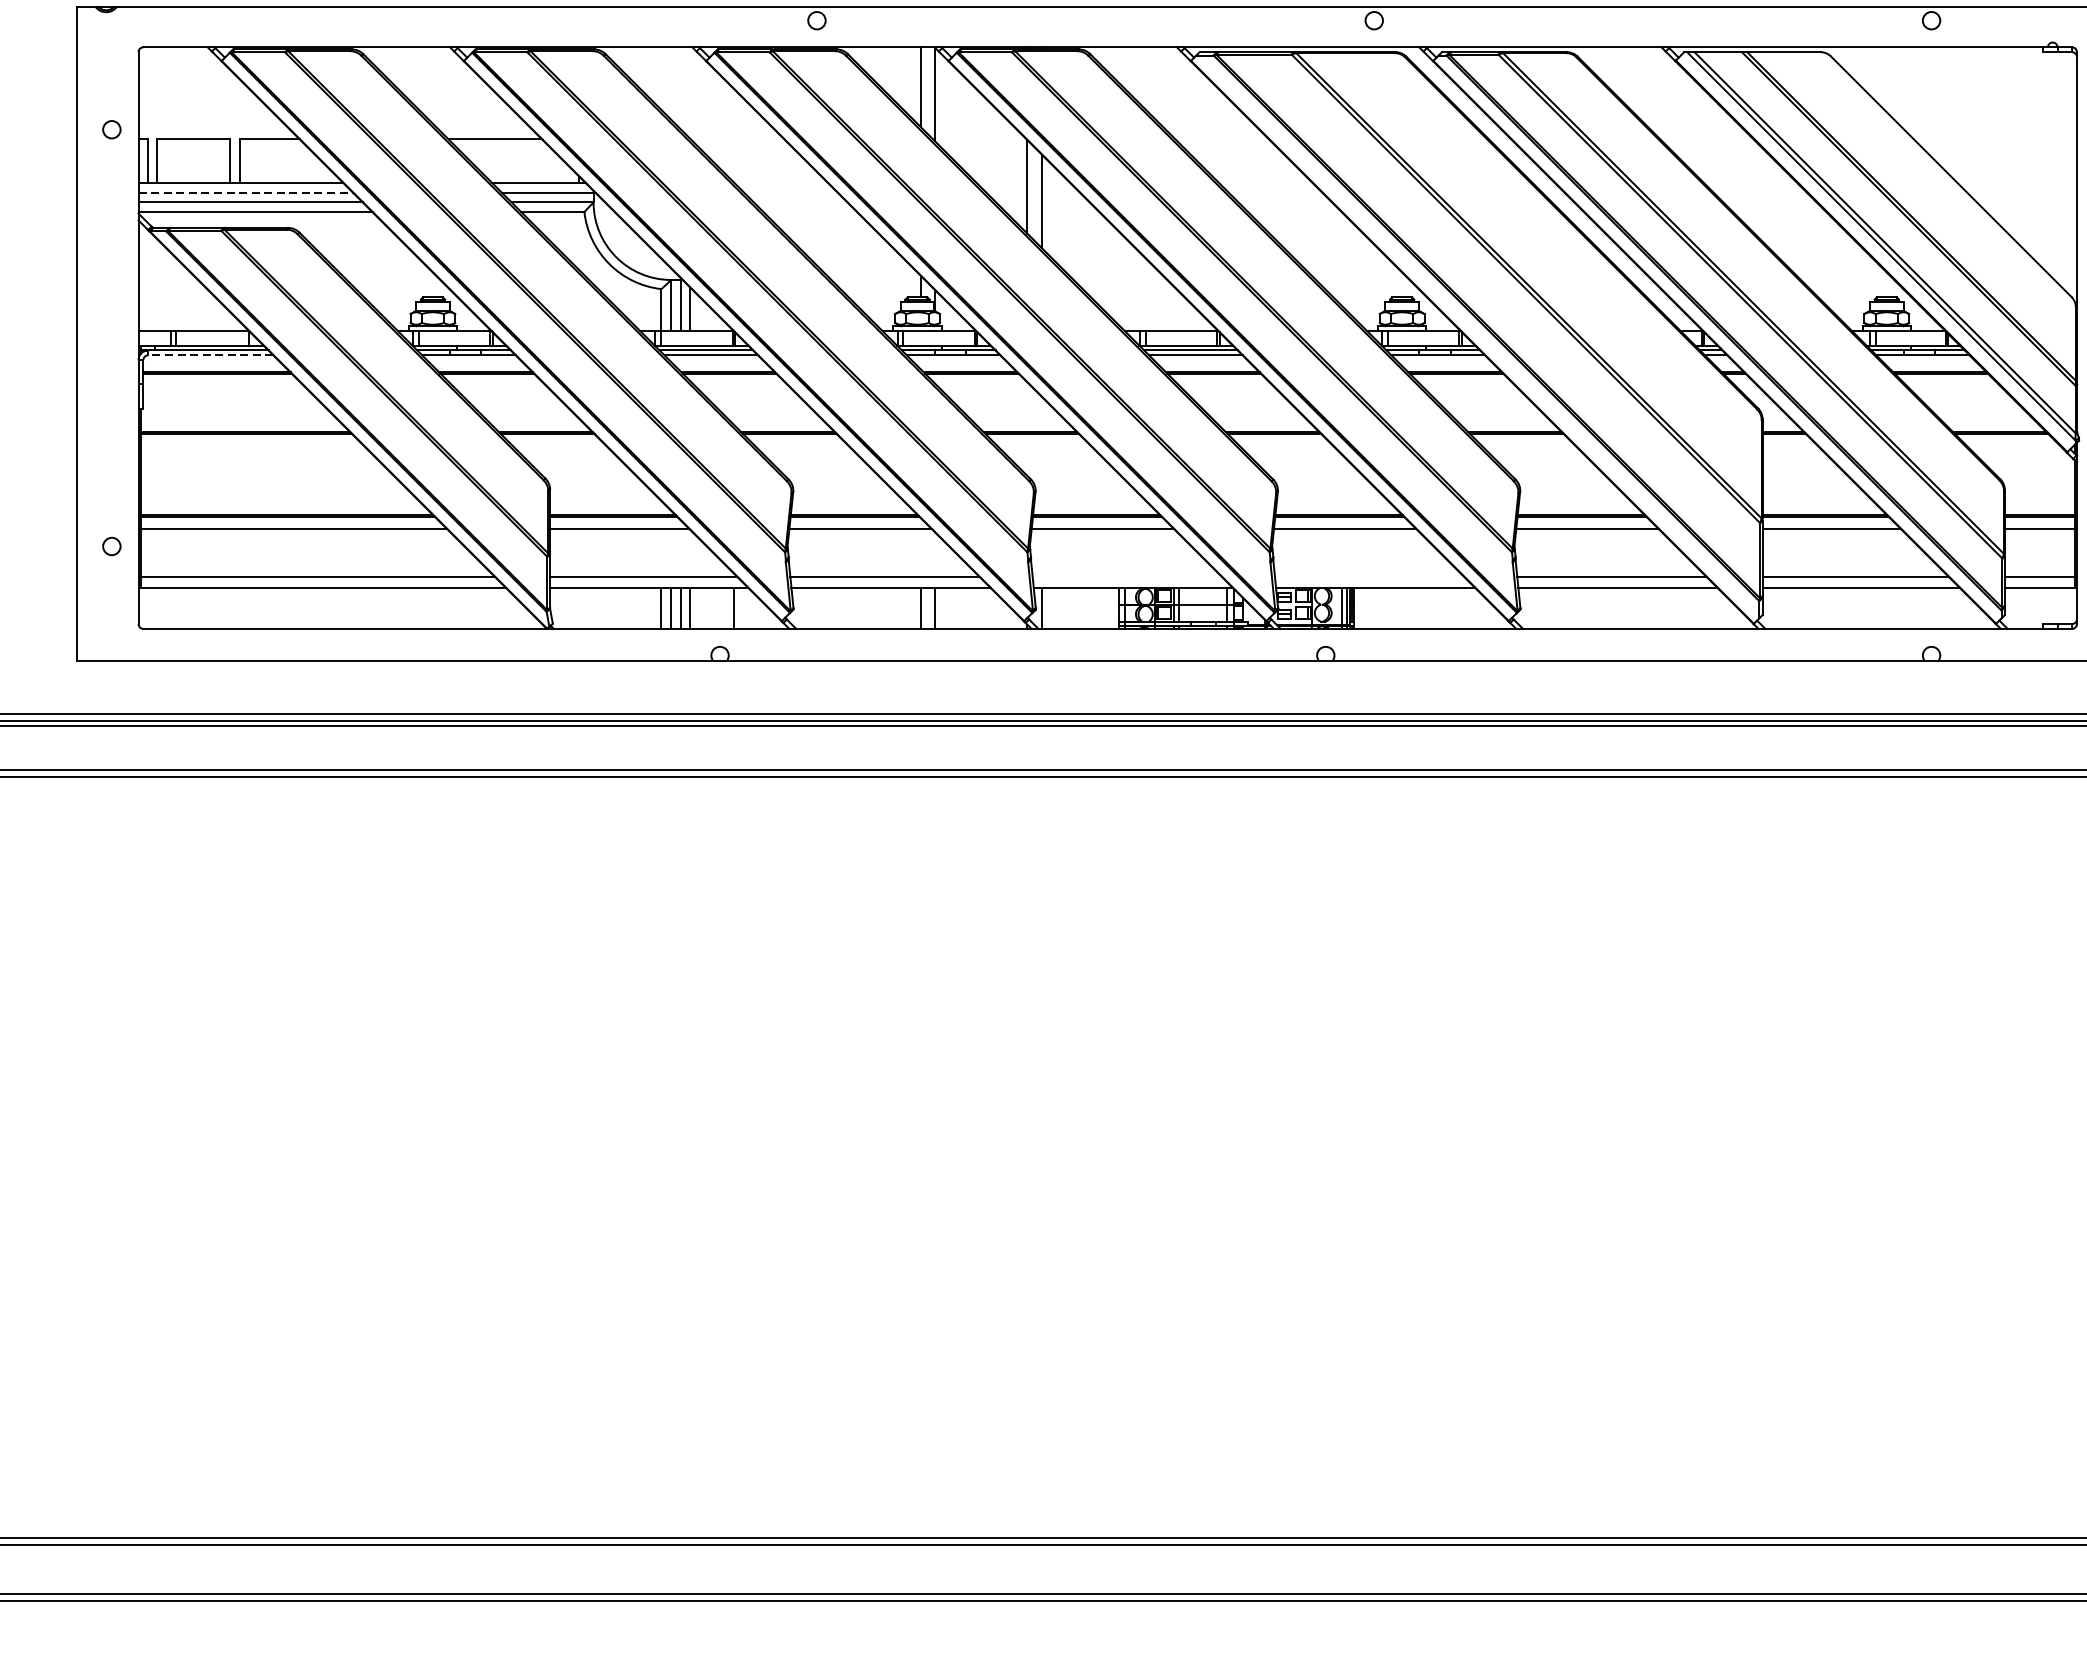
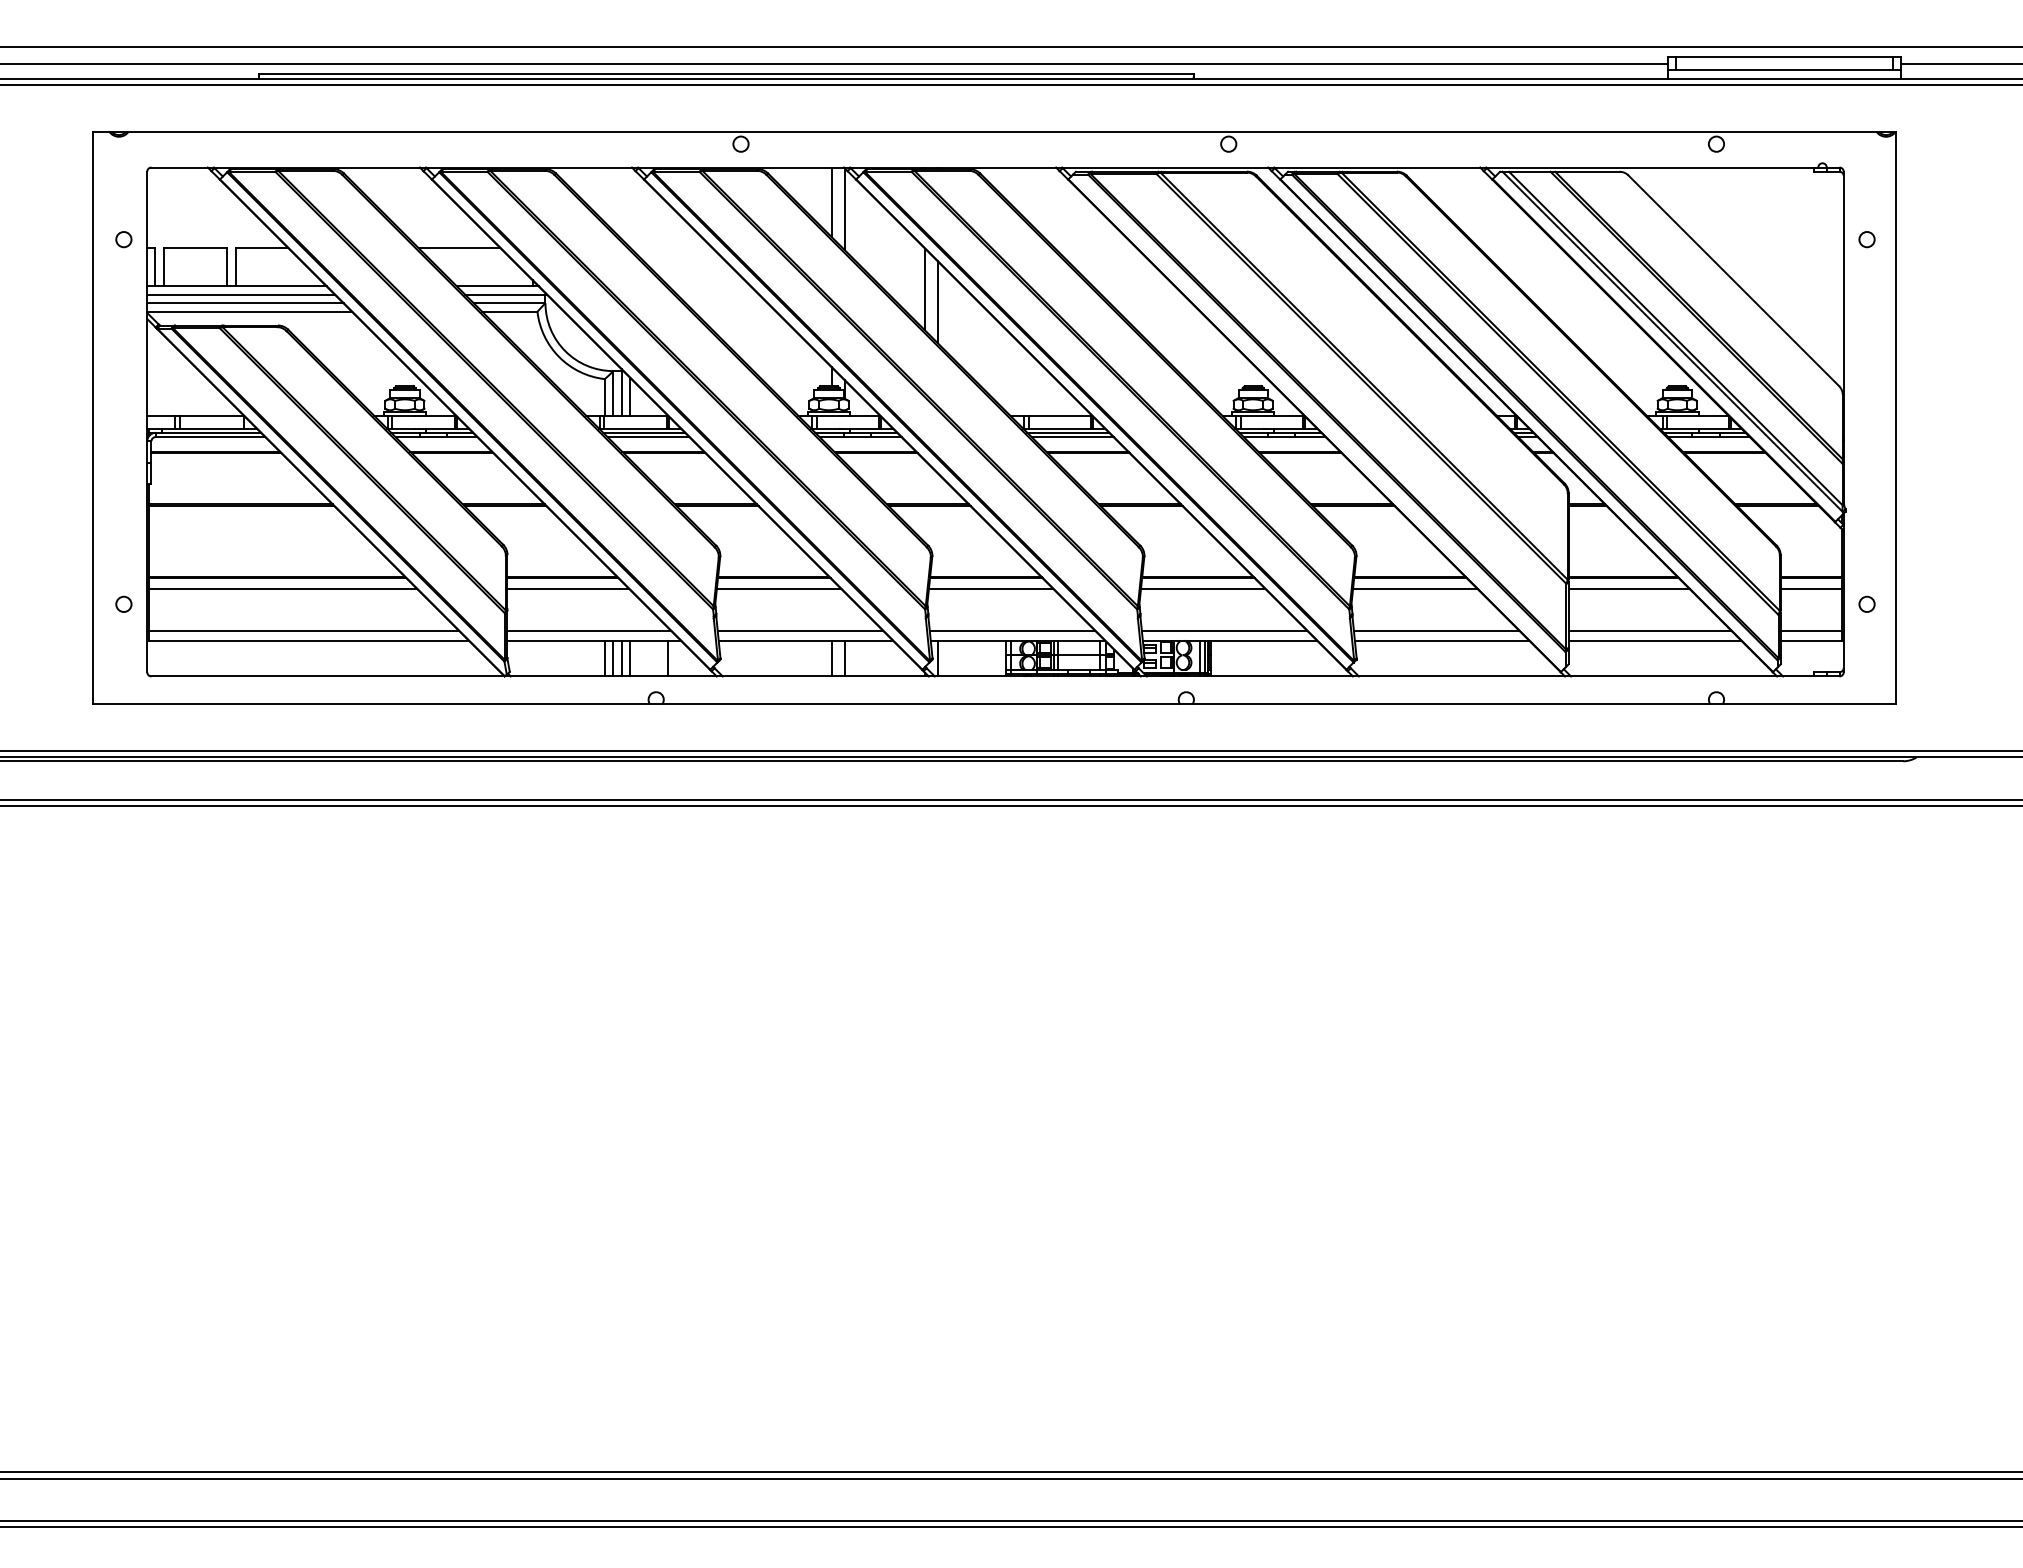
line: (246, 192) -> (241, 294), dashed -> solid
line: (210, 355) -> (210, 437), dashed -> solid
line: (1127, 576) -> (1012, 630), added
line: (1369, 576) -> (1224, 630), added

